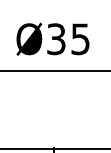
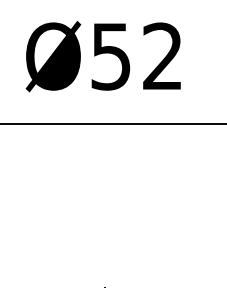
text: (68, 39) -> (136, 57), Ø35 -> Ø52

